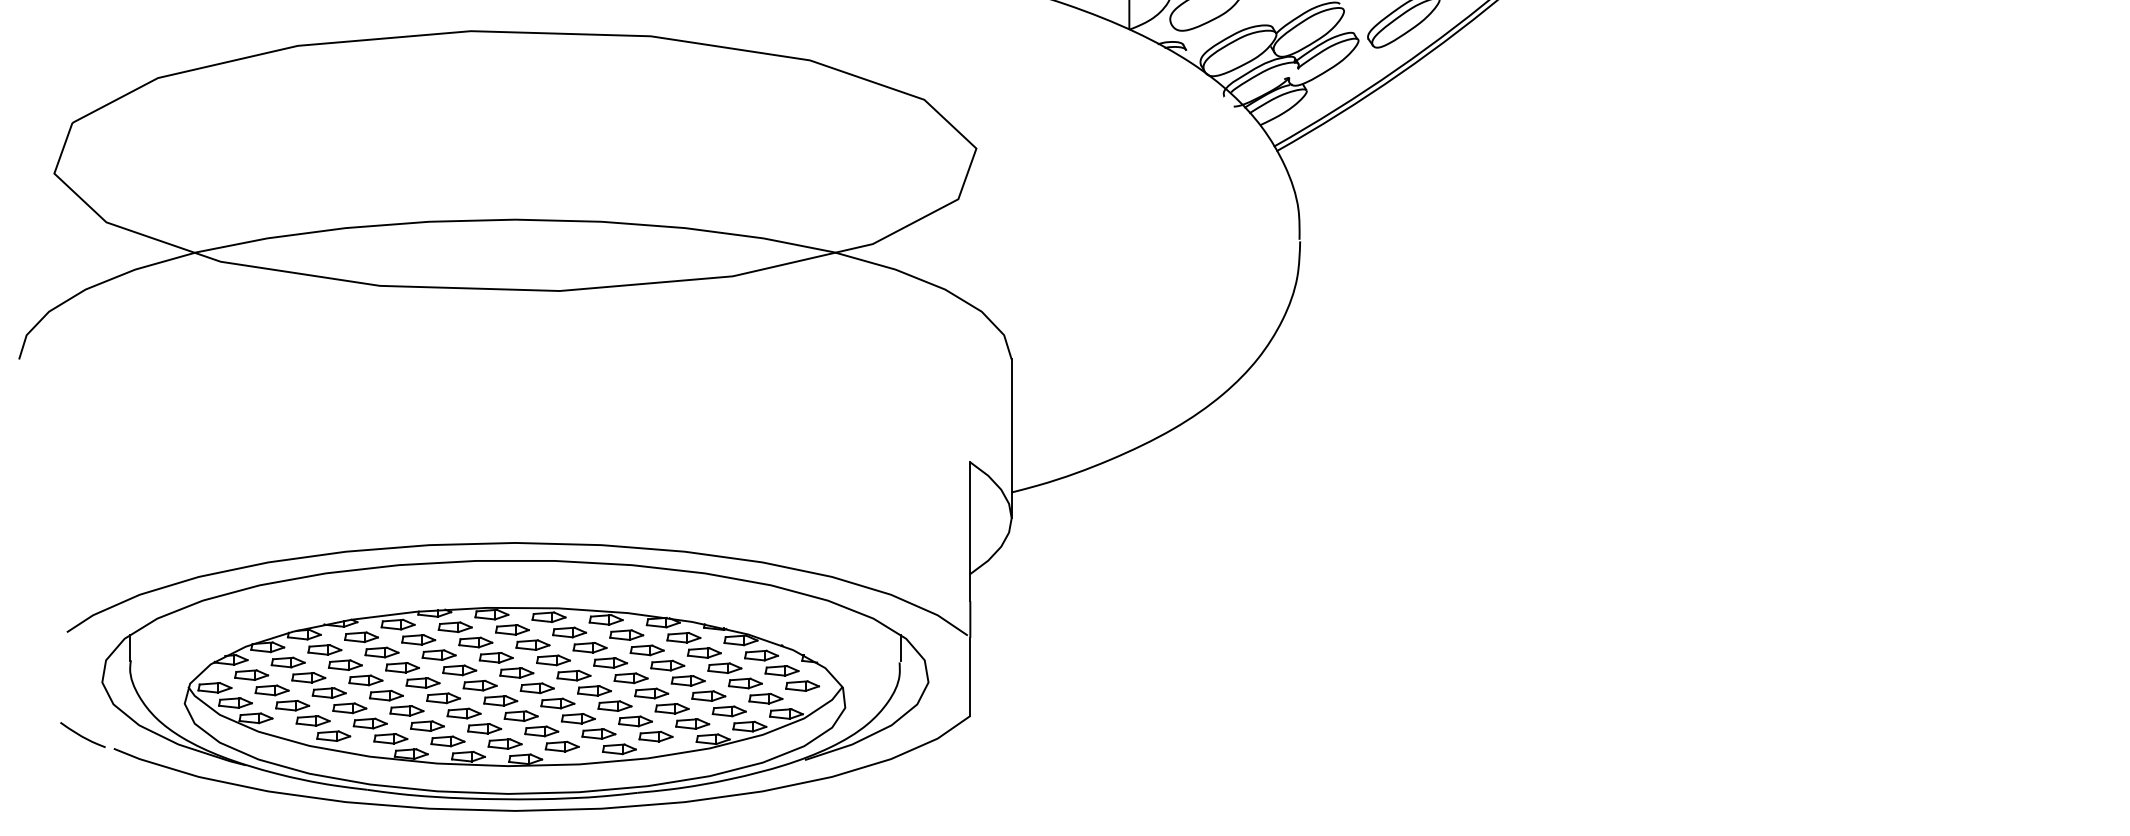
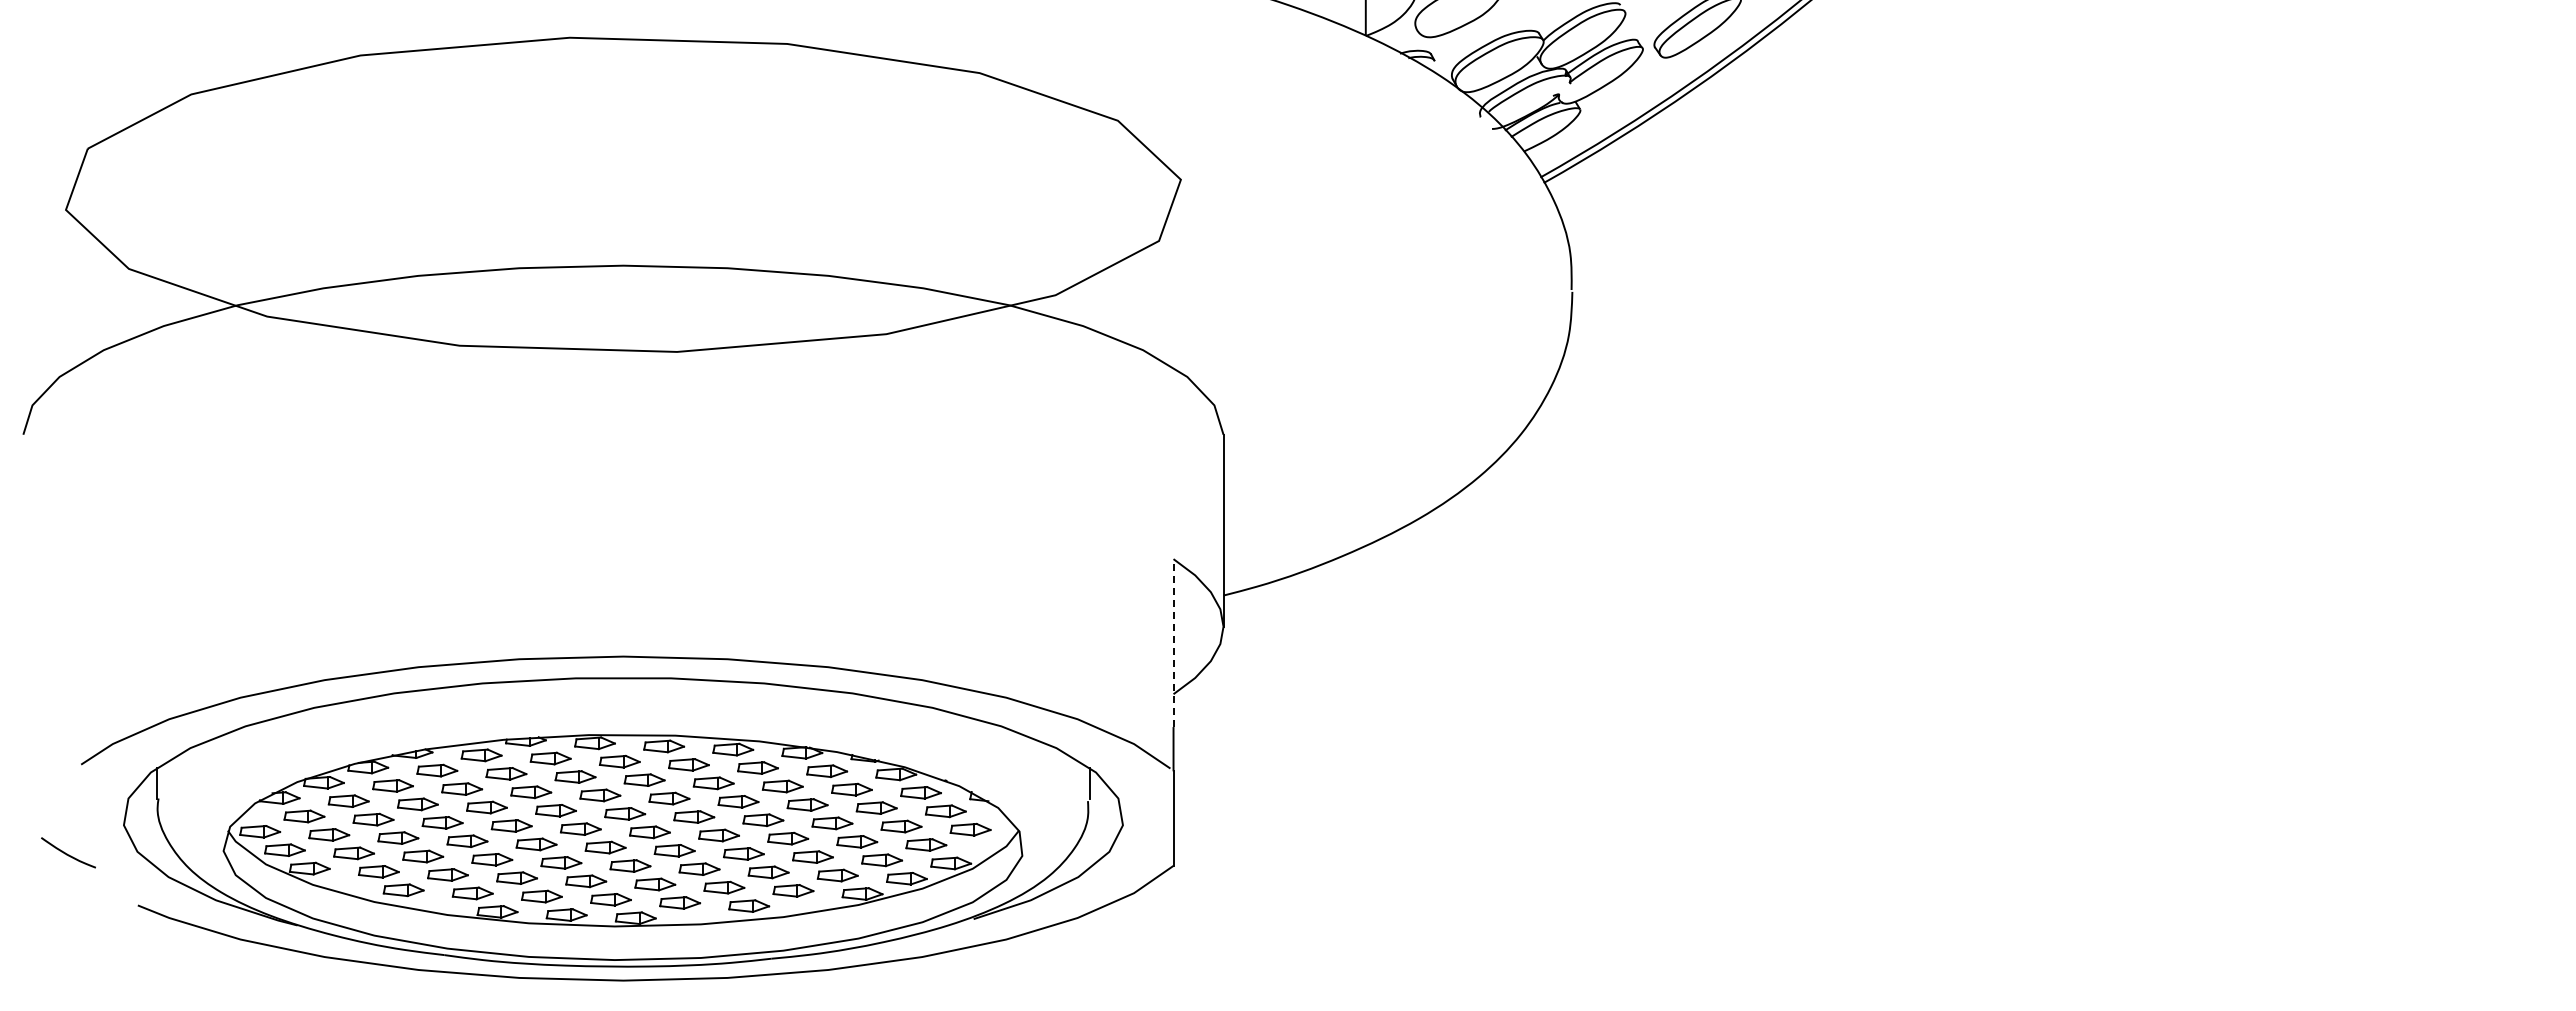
line: (970, 532) -> (1173, 643), solid -> dashed
curve: (82, 735) -> (67, 853), moved

